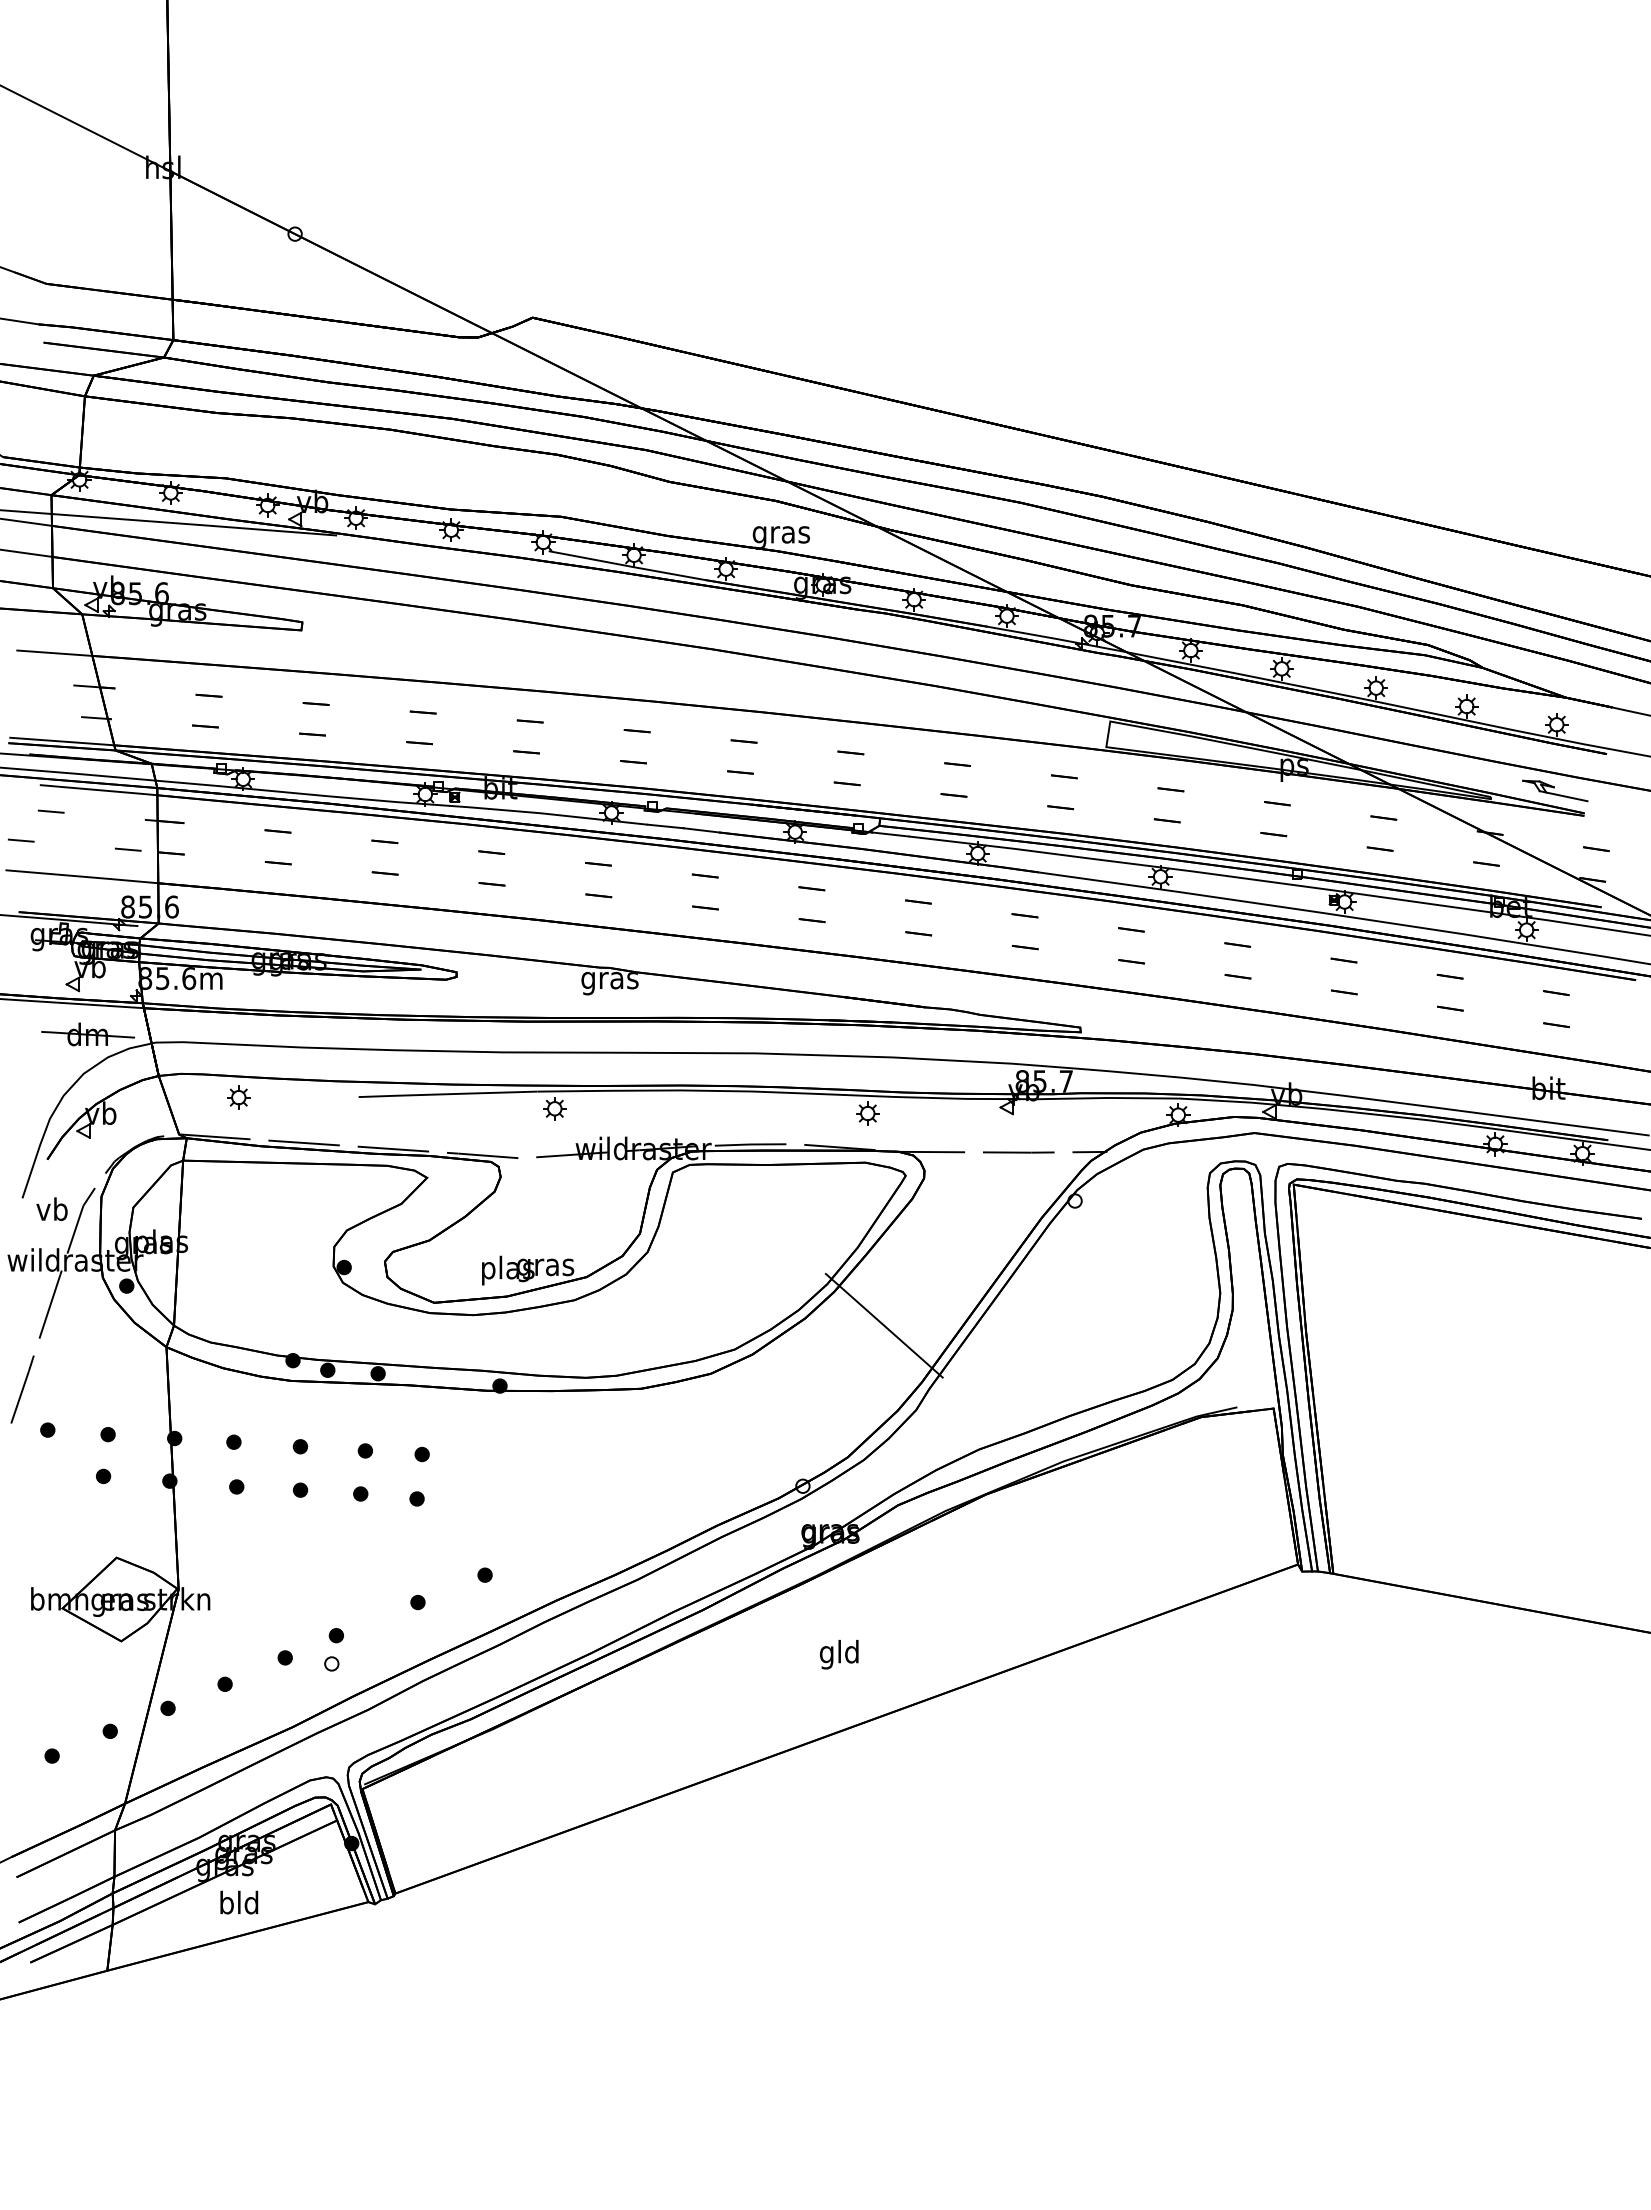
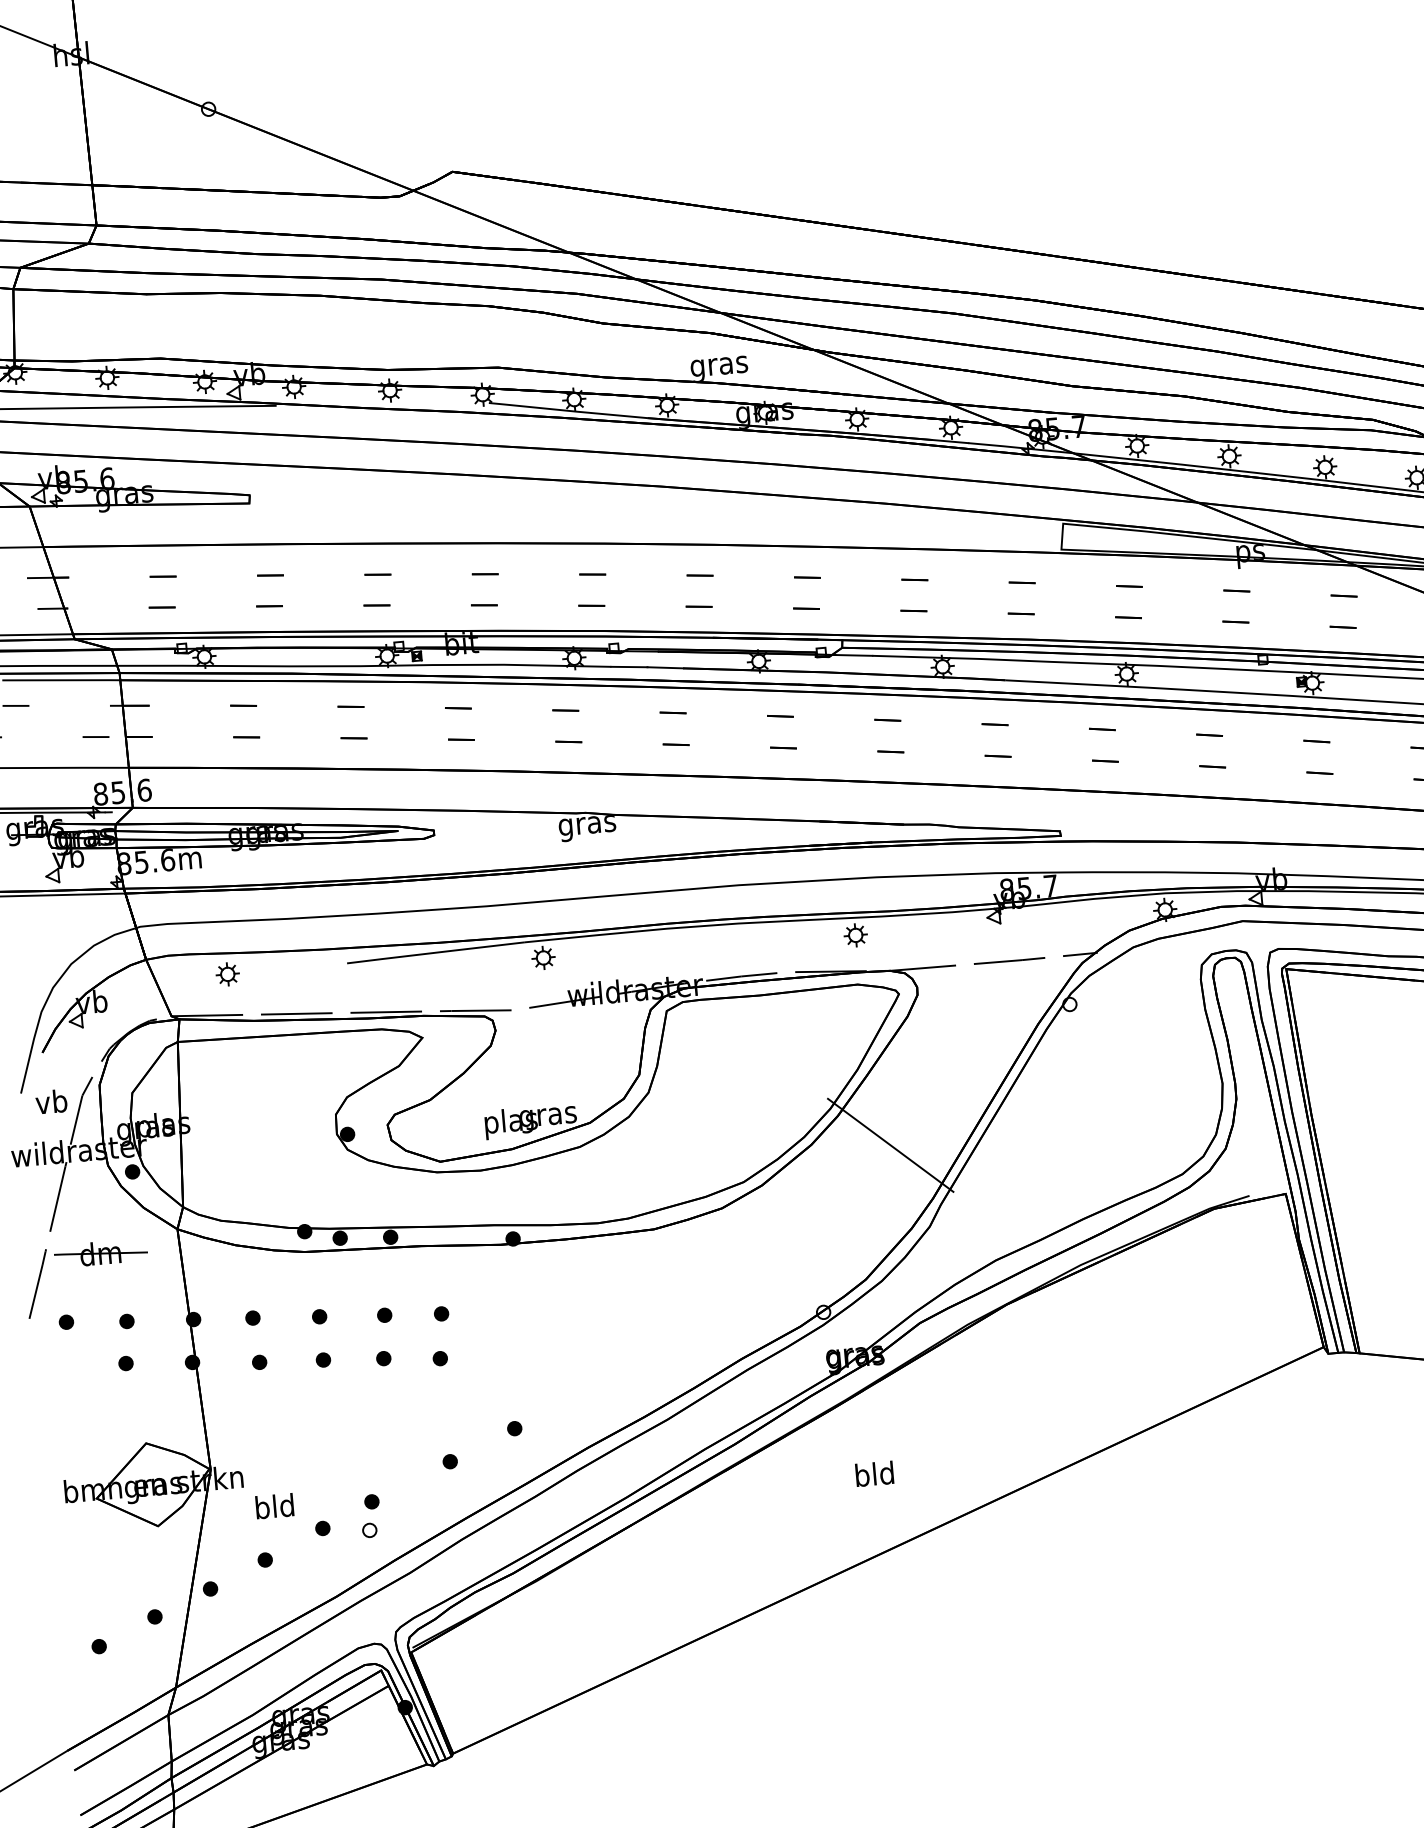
part: (87, 1034) -> (100, 1253), moved
text: (826, 1654) -> (861, 1477), gld -> bld
text: (239, 1902) -> (274, 1506), moved

